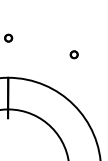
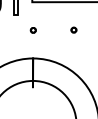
part: (73, 53) -> (73, 29), moved

